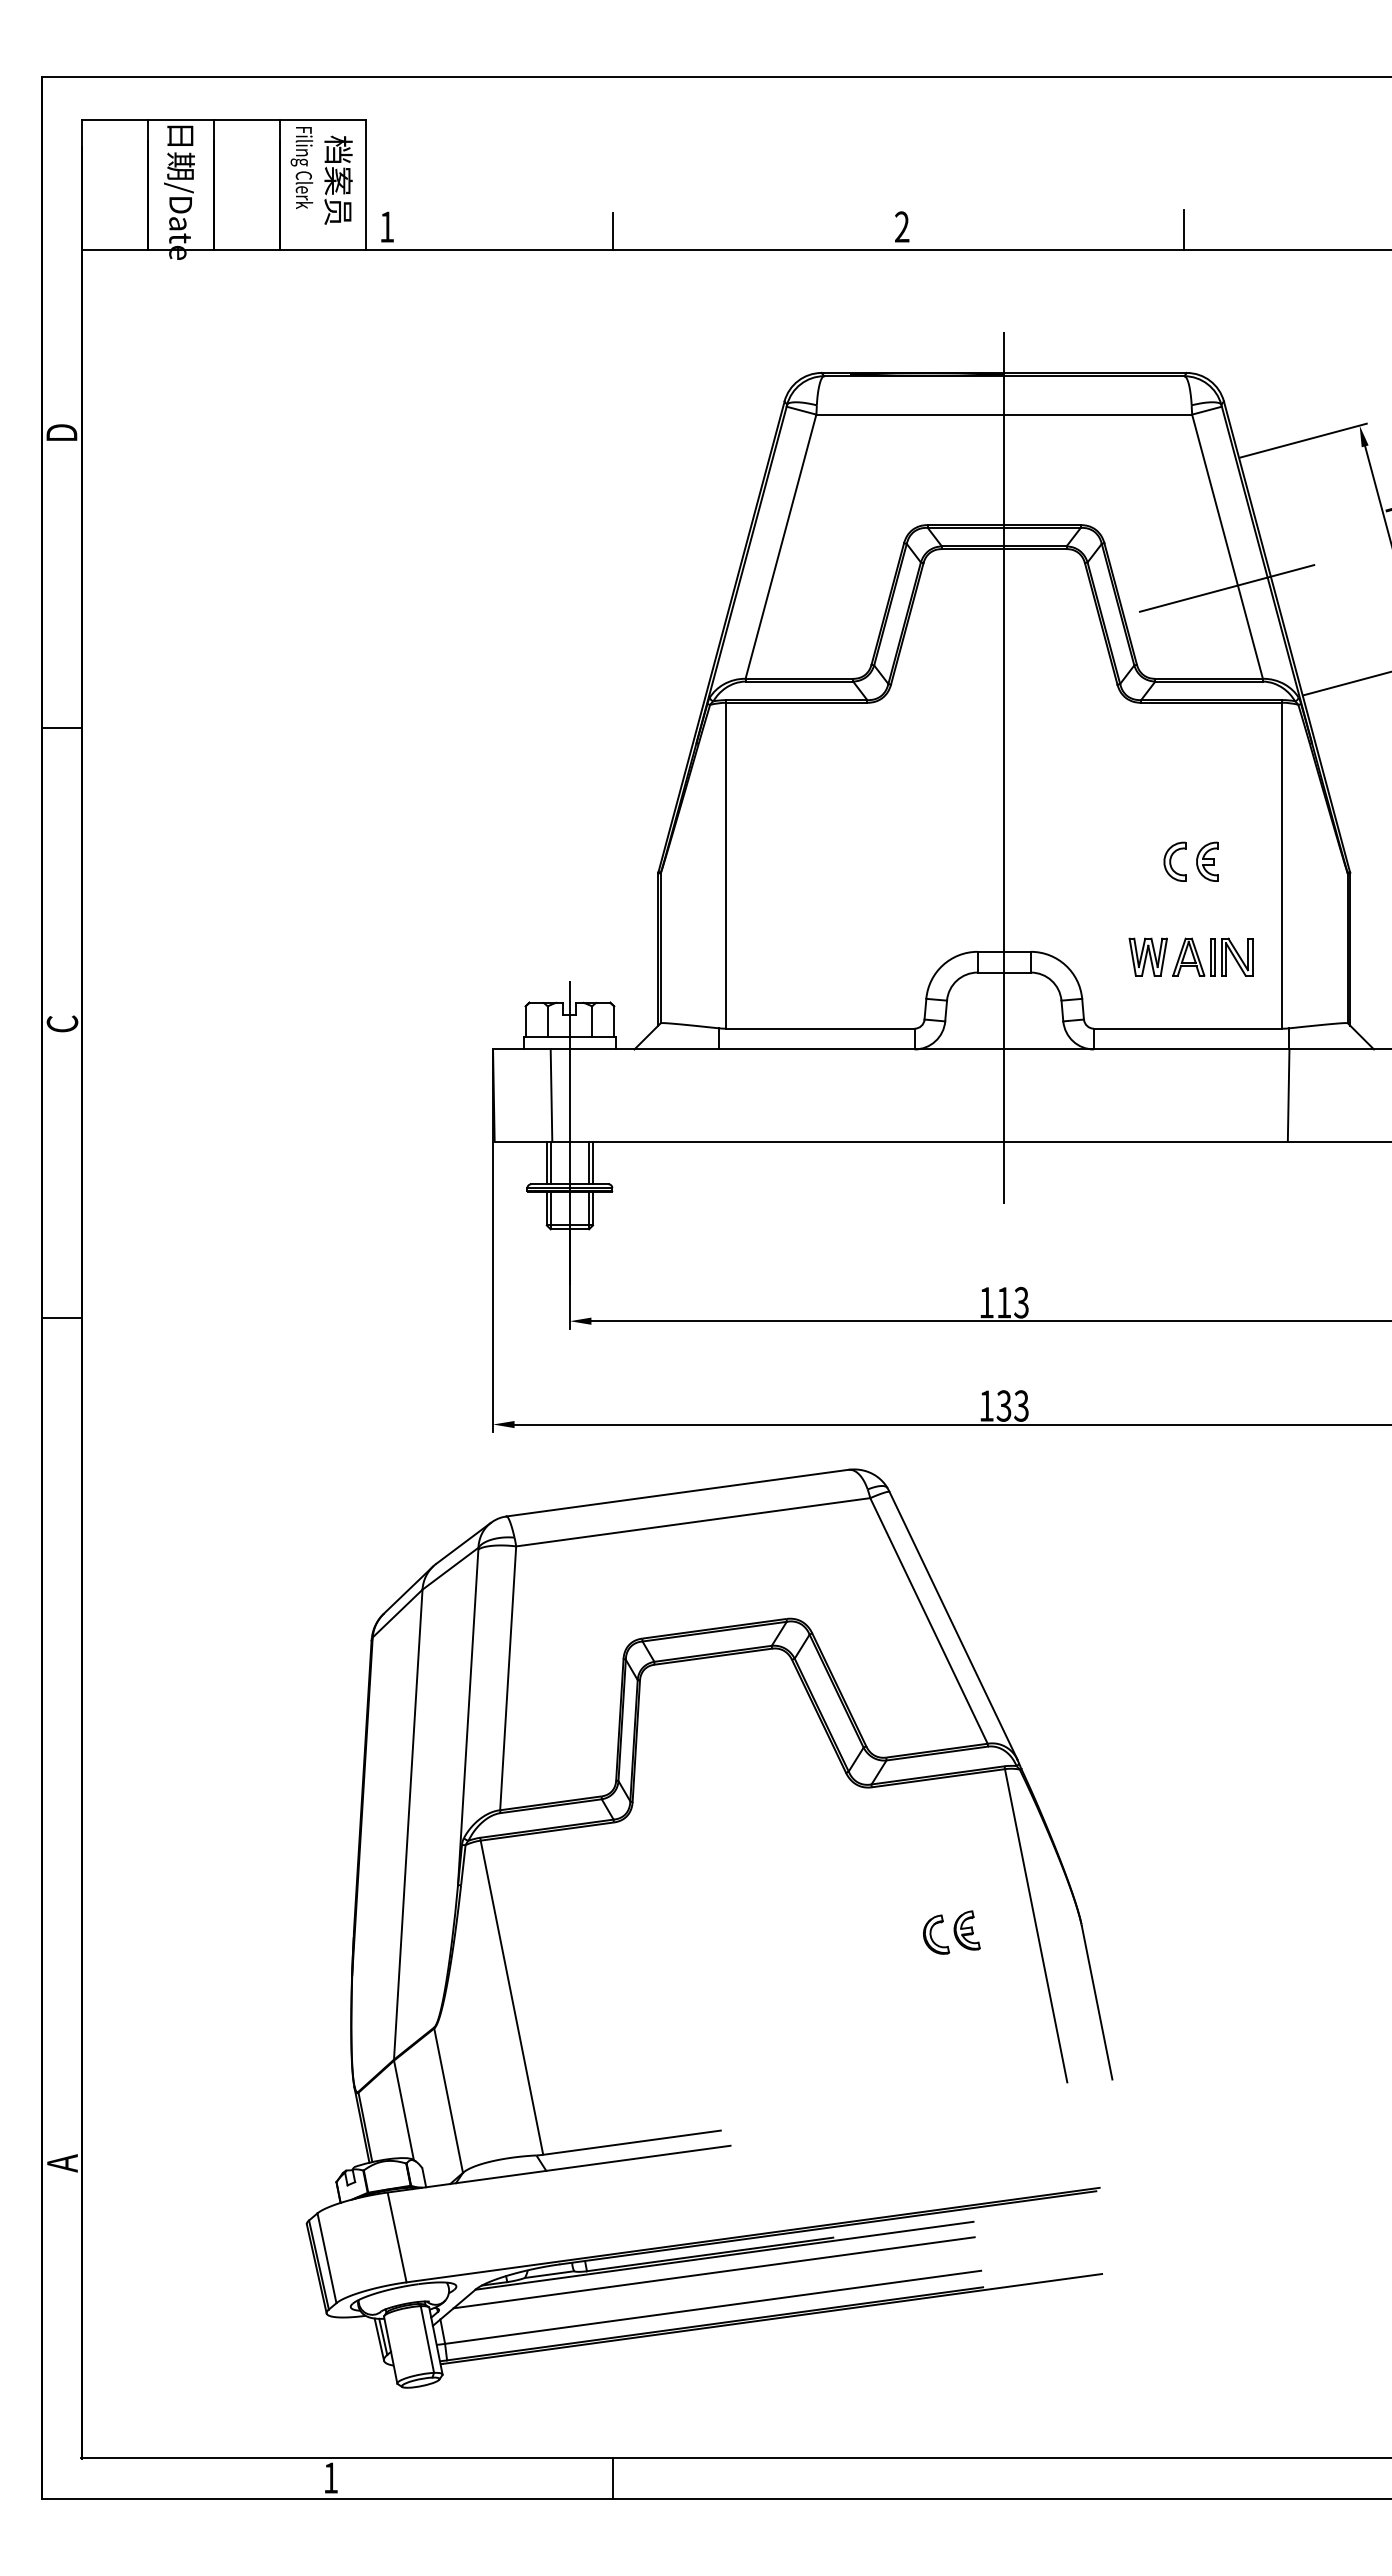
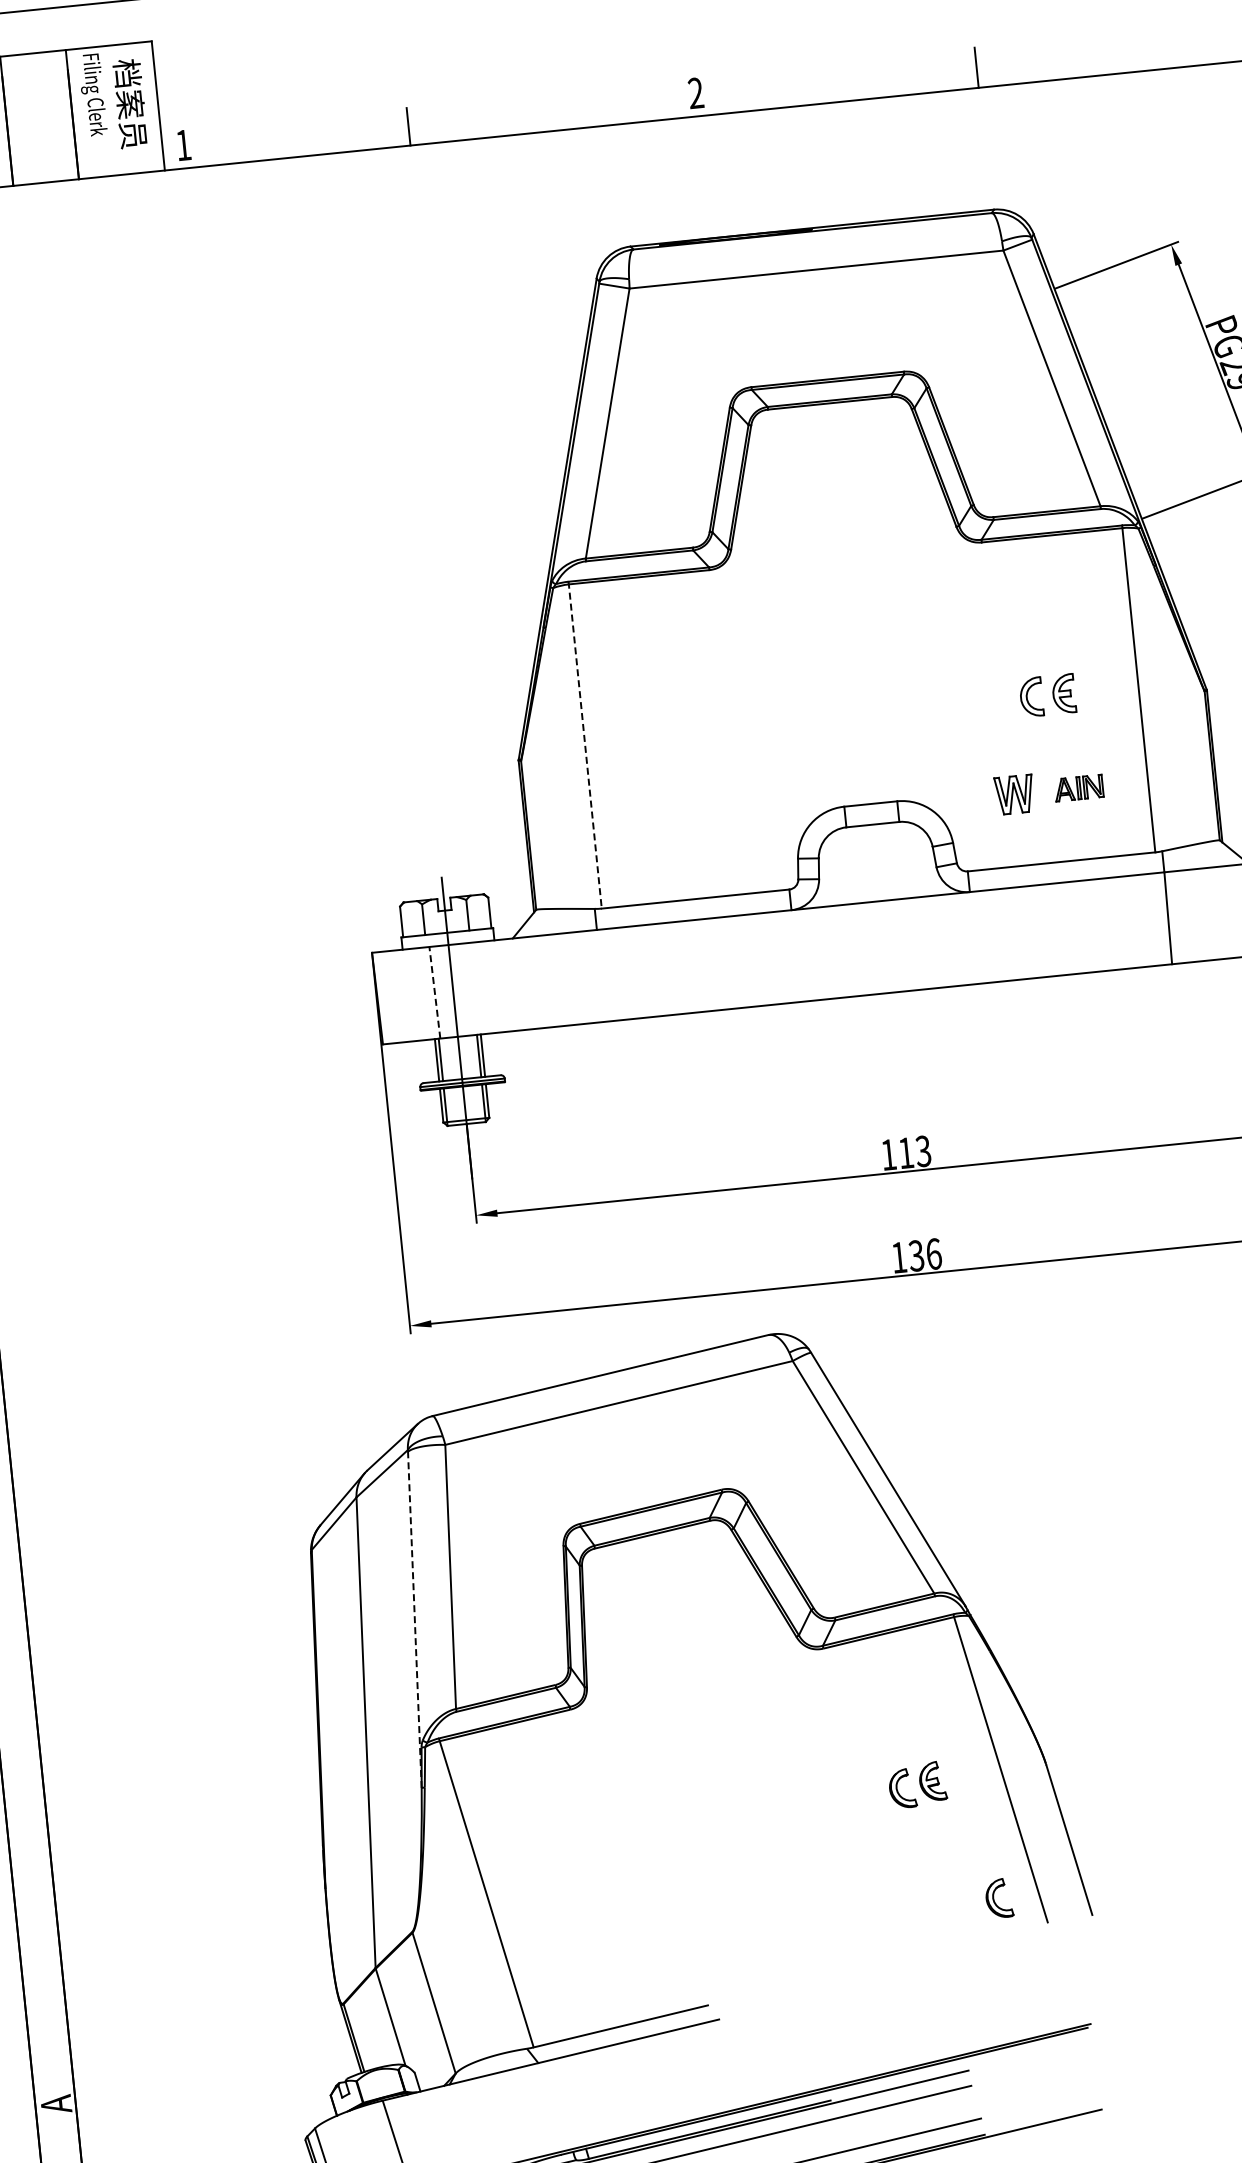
line: (1227, 588) -> (1056, 419), removed
line: (1004, 768) -> (852, 621), removed
line: (726, 864) -> (585, 745), solid -> dashed
part: (1212, 956) -> (1078, 787), size x0.6
line: (551, 1095) -> (434, 992), solid -> dashed
text: (1021, 1405) -> (933, 1253), 133 -> 136
line: (468, 1717) -> (415, 1619), solid -> dashed
part: (1021, 2053) -> (999, 1898), added

